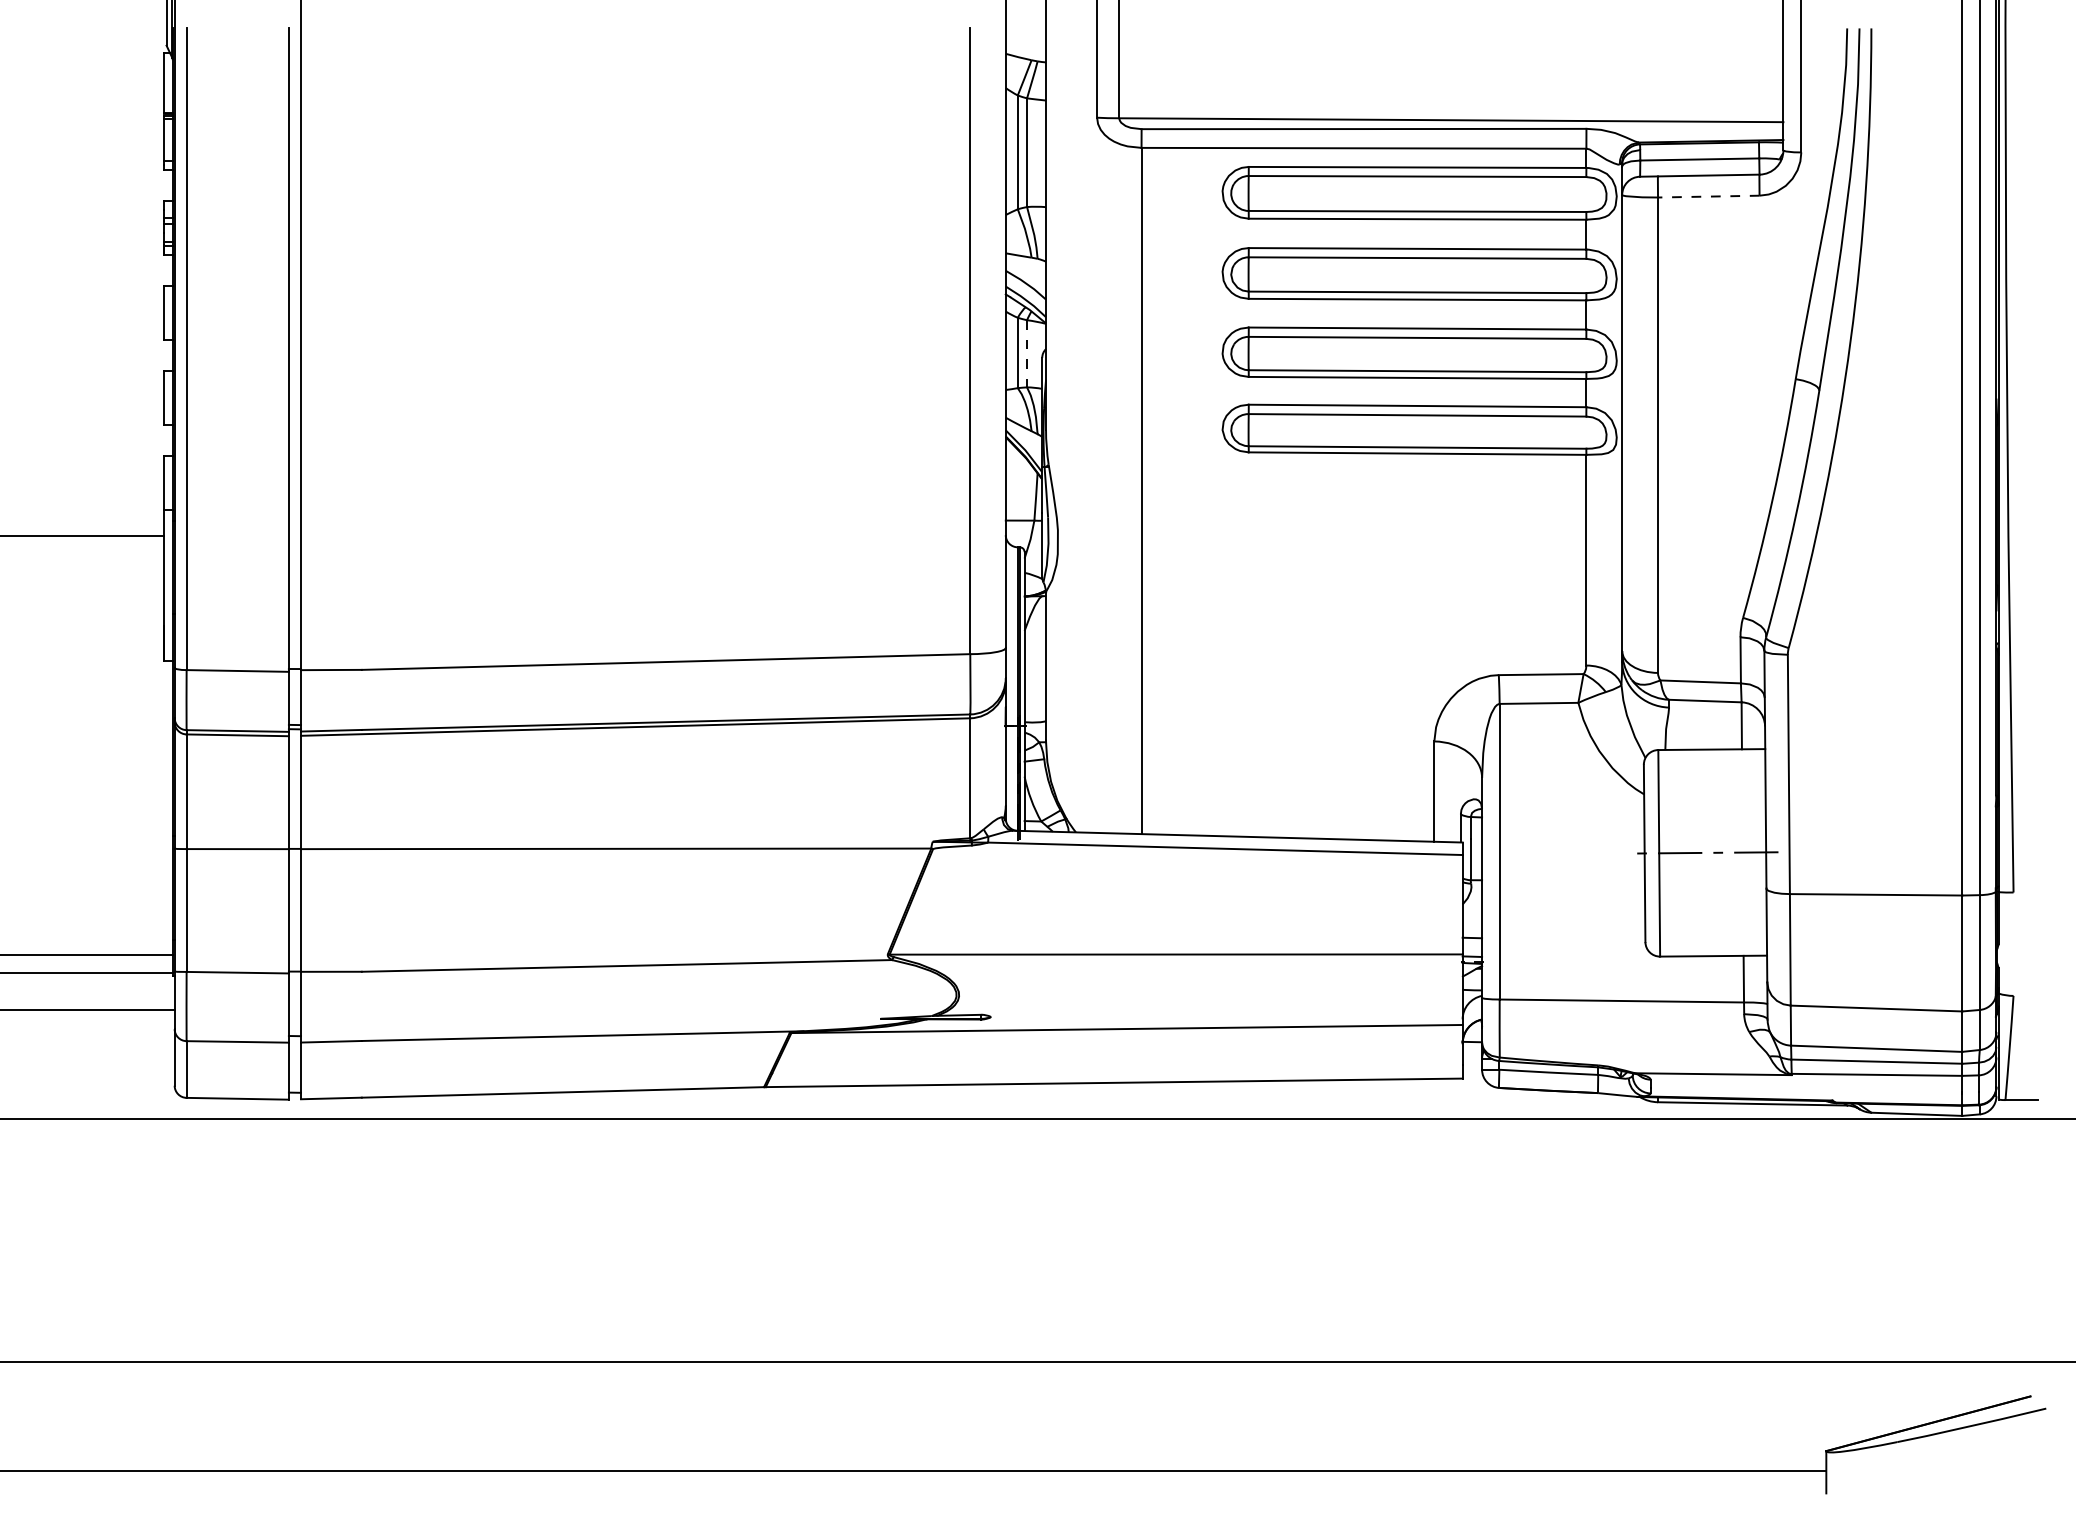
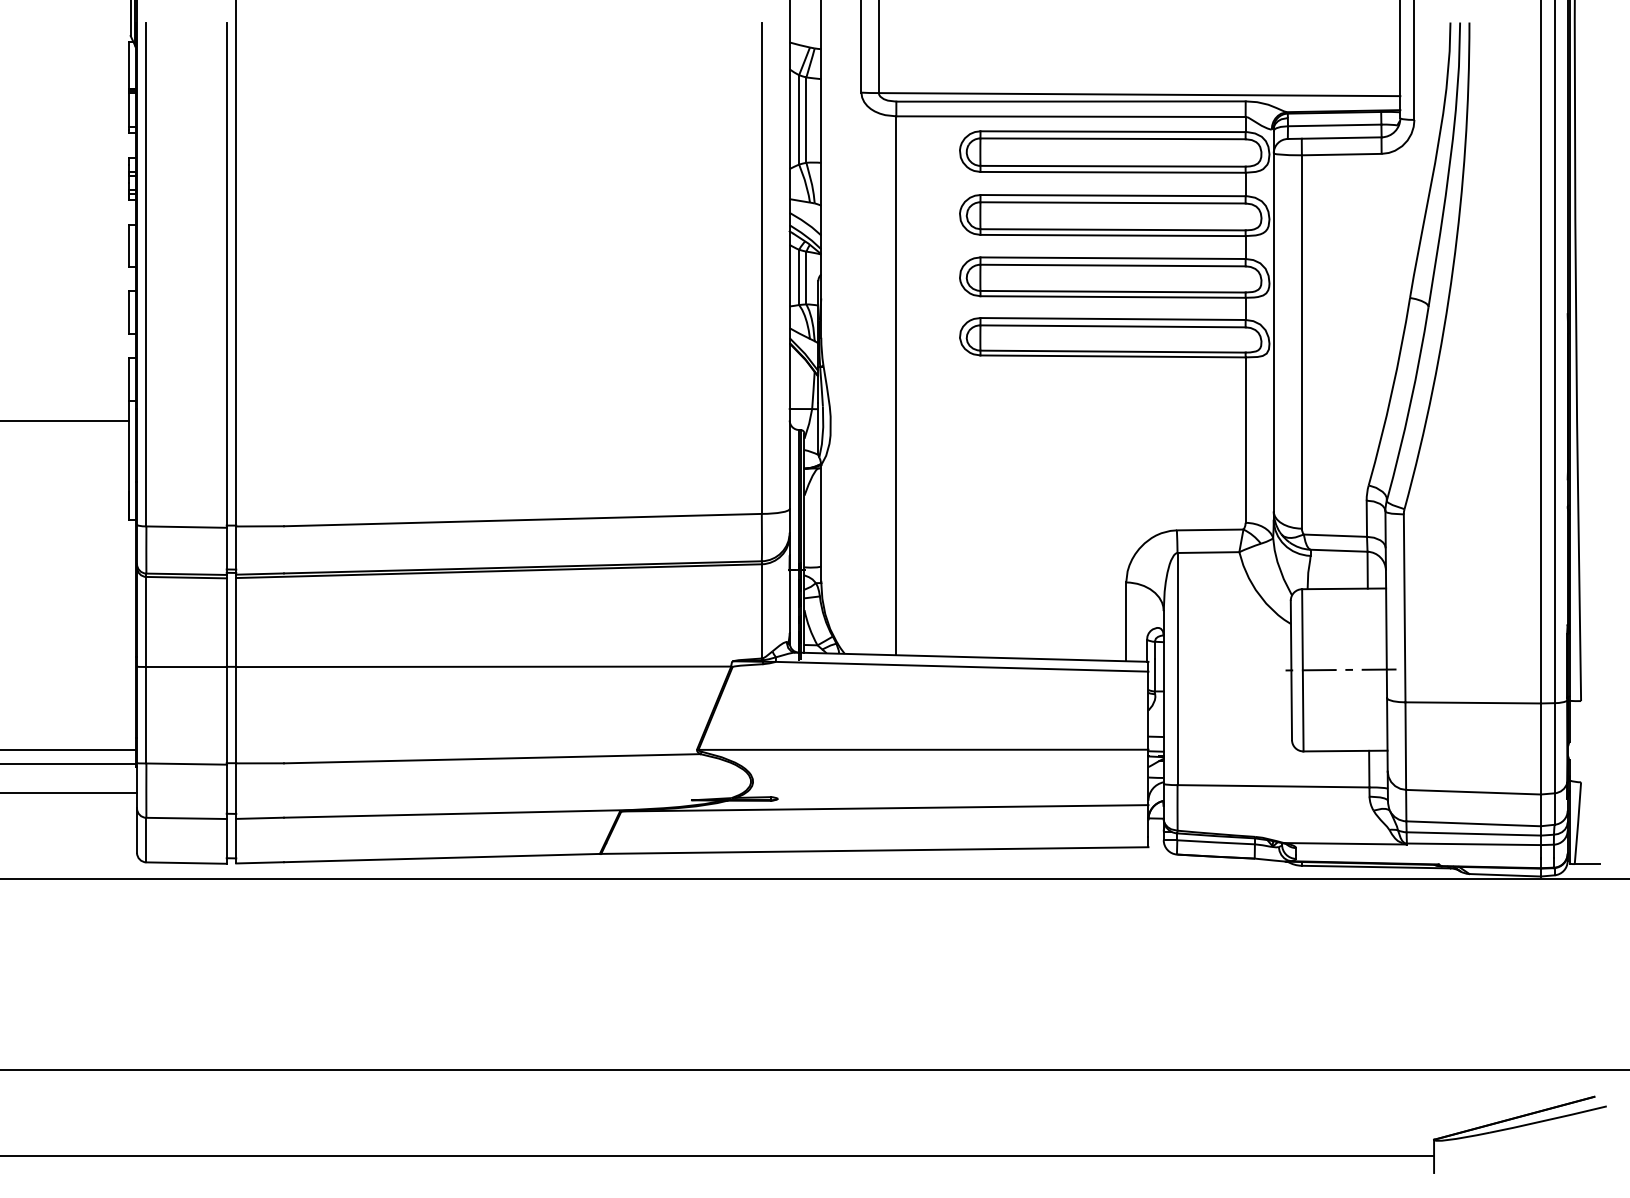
line: (1708, 196) -> (1341, 154), dashed -> solid
line: (1027, 354) -> (806, 278), dashed -> solid

